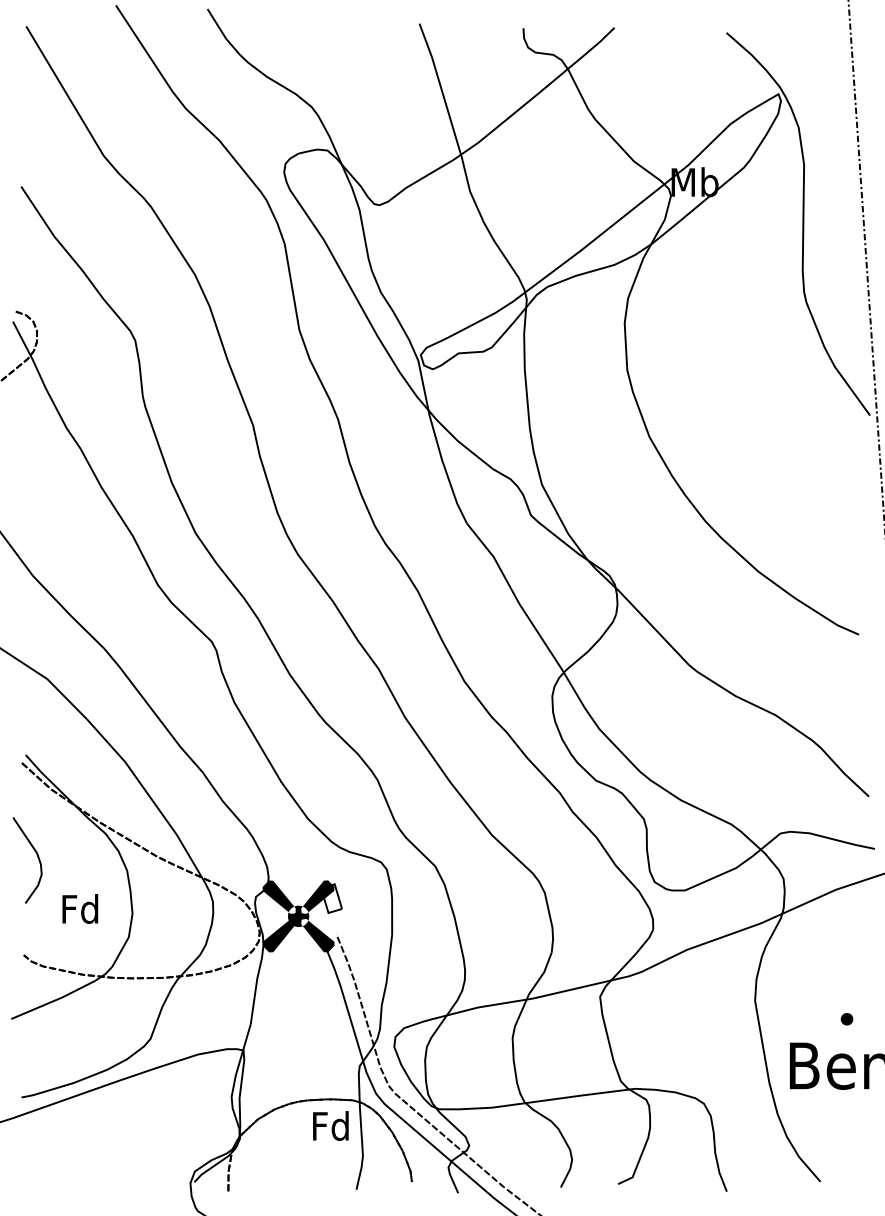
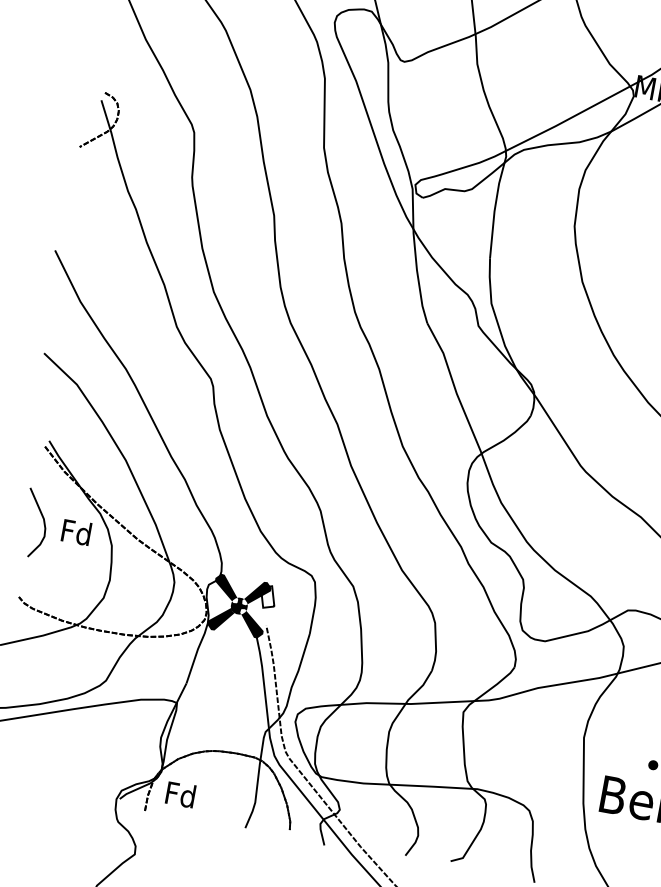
text: (80, 908) -> (76, 531), moved
text: (330, 1125) -> (180, 794), moved

